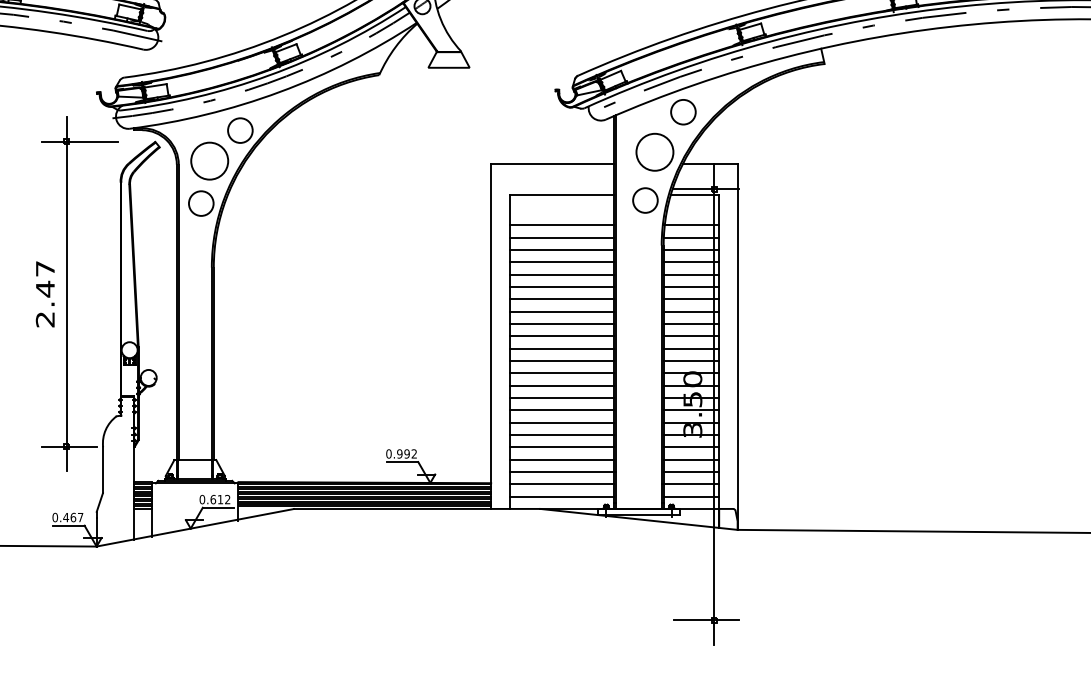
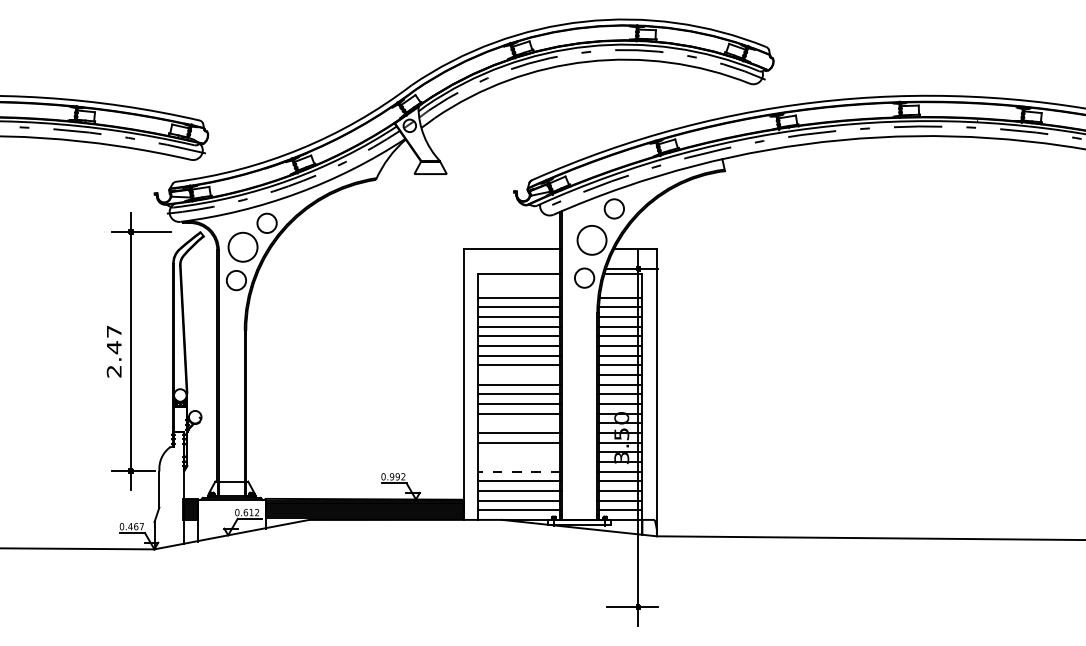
line: (562, 323) -> (519, 374), removed
line: (562, 385) -> (519, 423), removed
line: (562, 422) -> (519, 452), removed
line: (562, 434) -> (519, 461), removed
line: (561, 447) -> (518, 471), solid -> dashed

